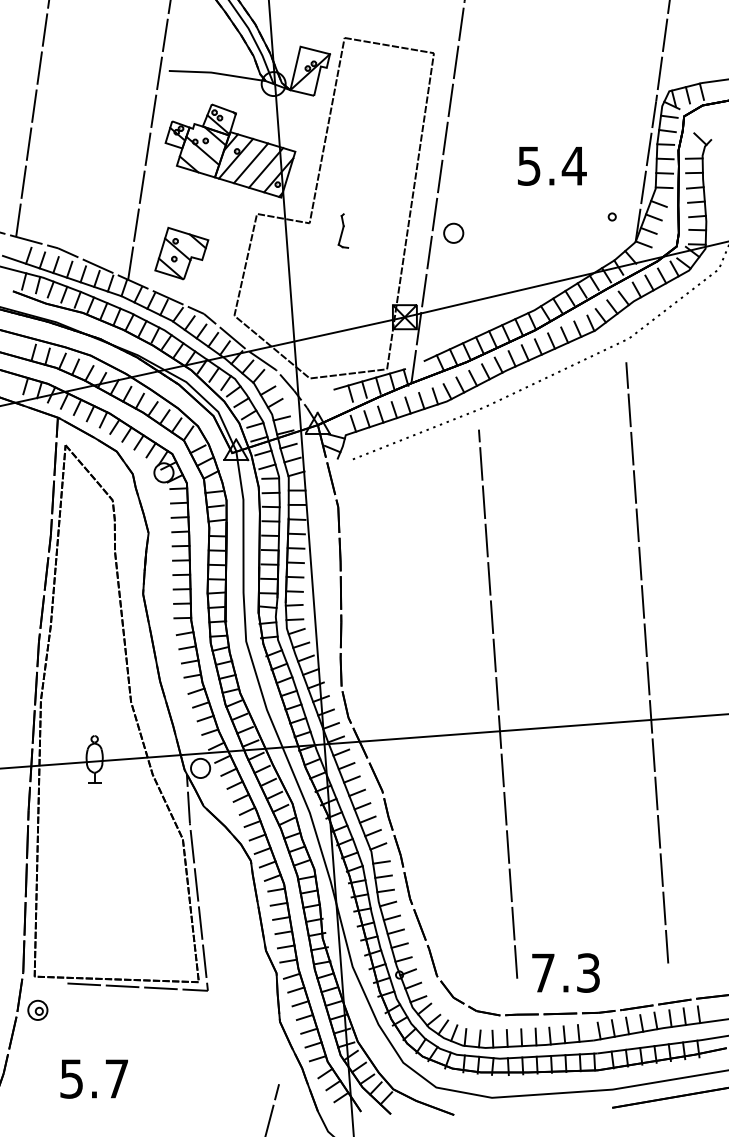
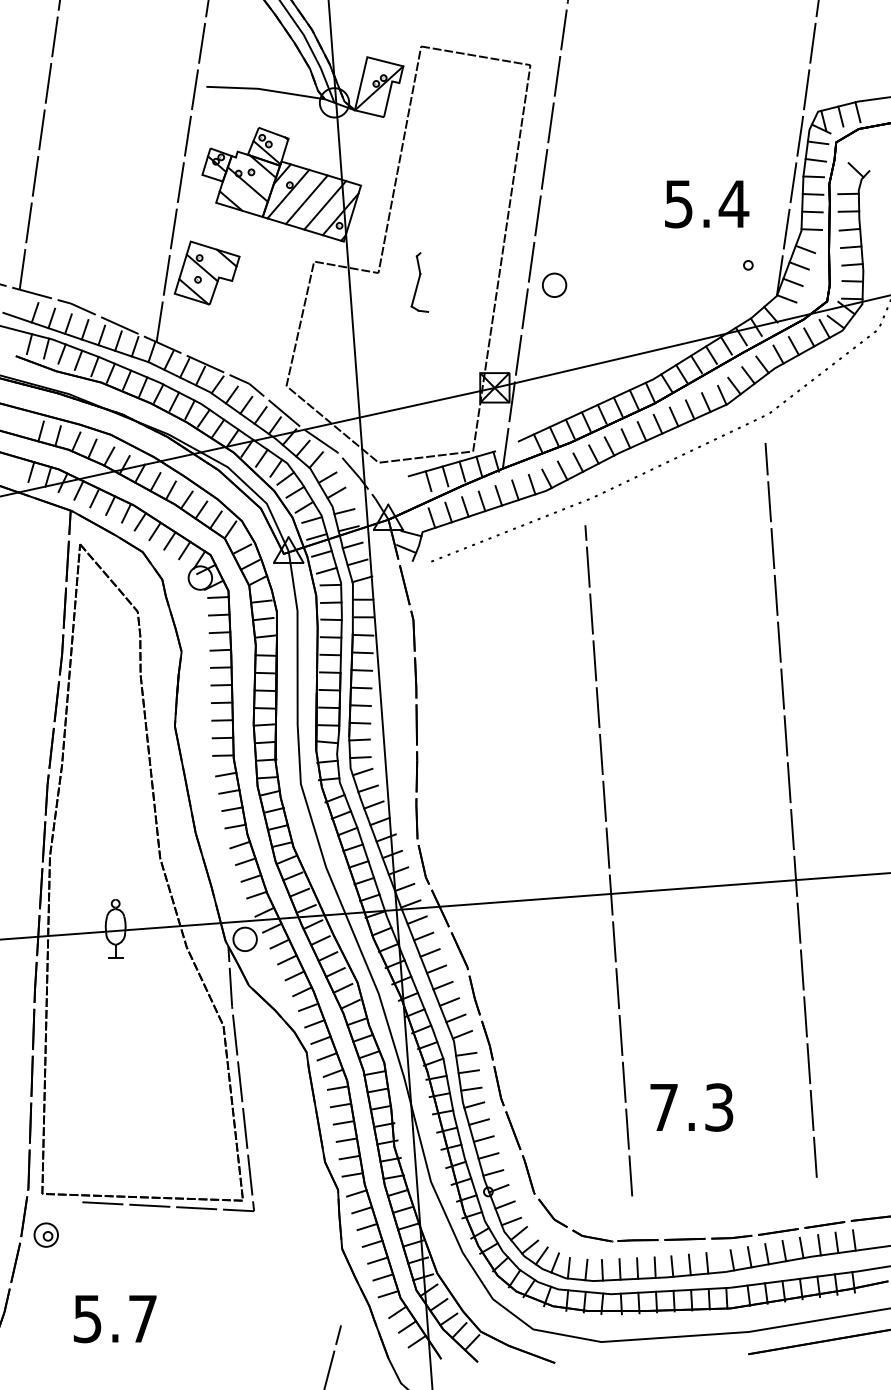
text: (552, 166) -> (707, 204), moved
part: (343, 231) -> (419, 282), size x1.43
part: (181, 253) -> (206, 272), moved
text: (565, 973) -> (691, 1107), moved

